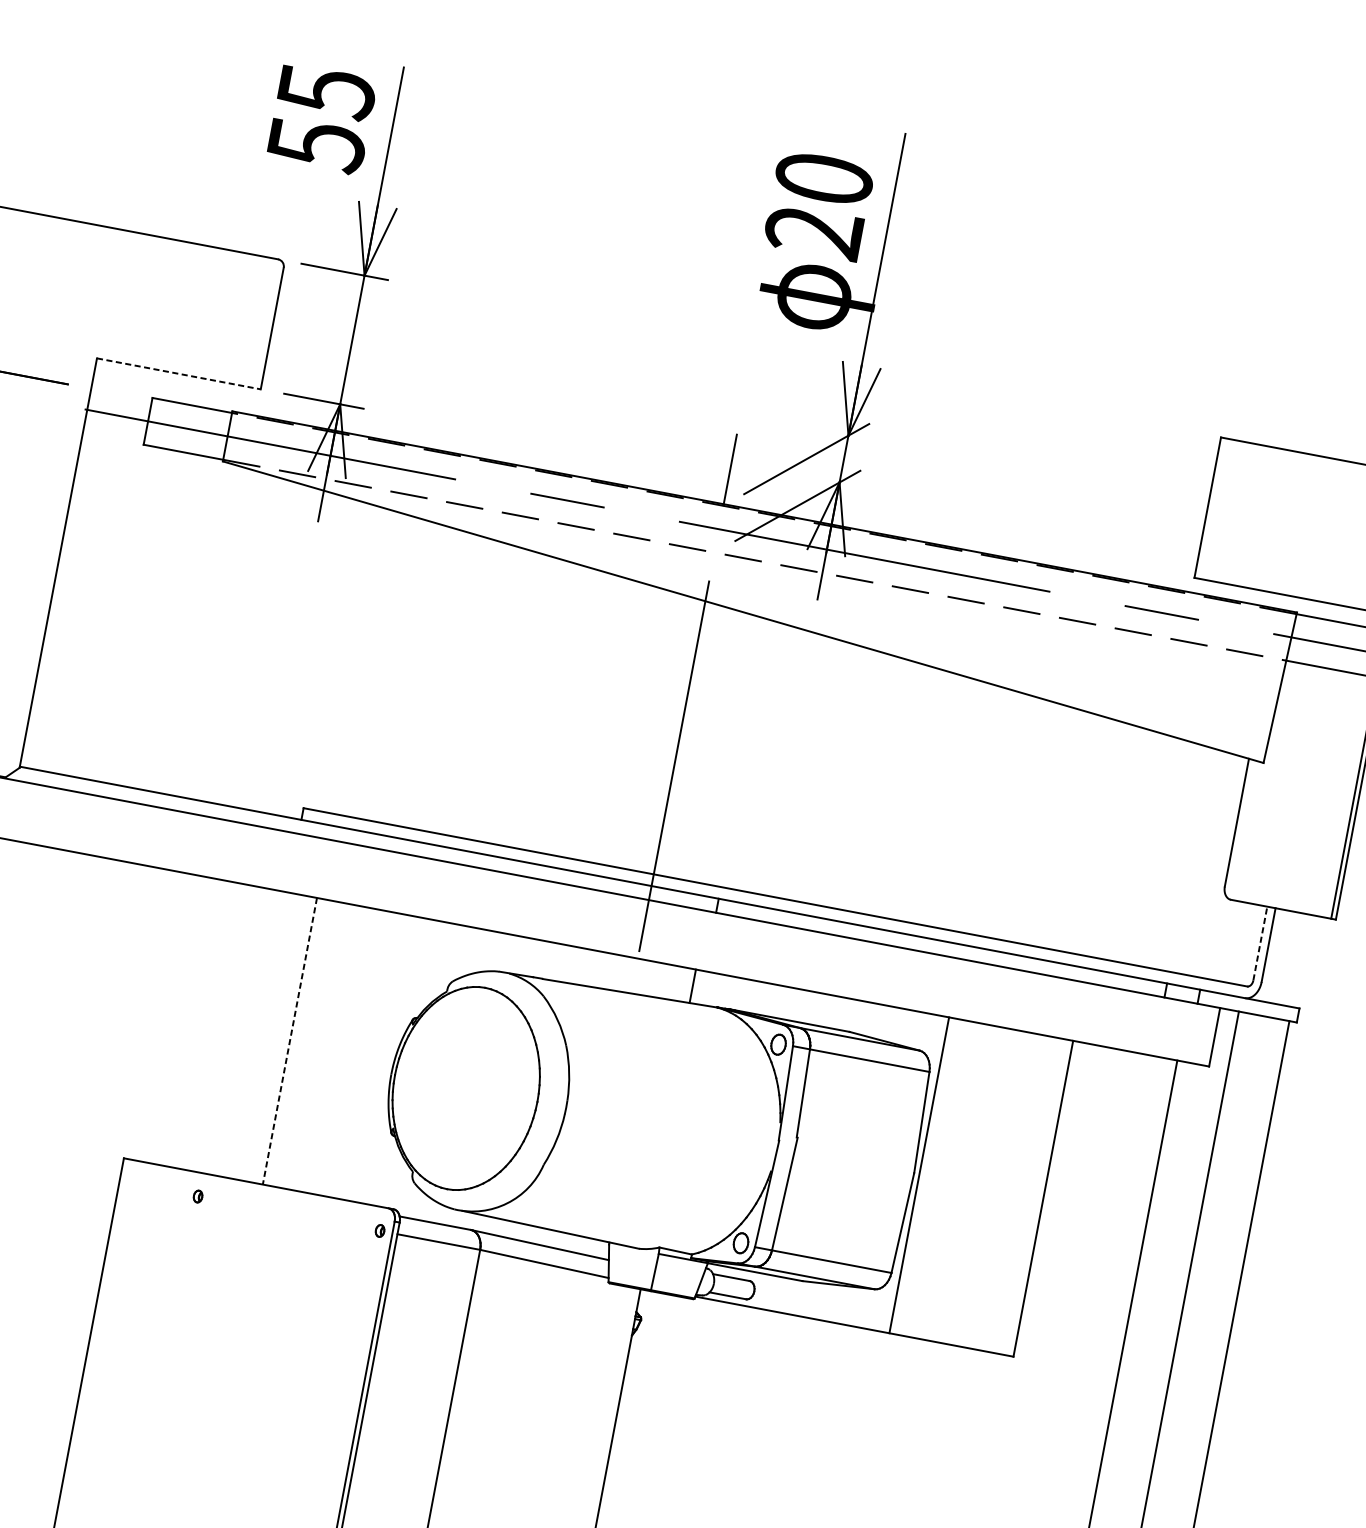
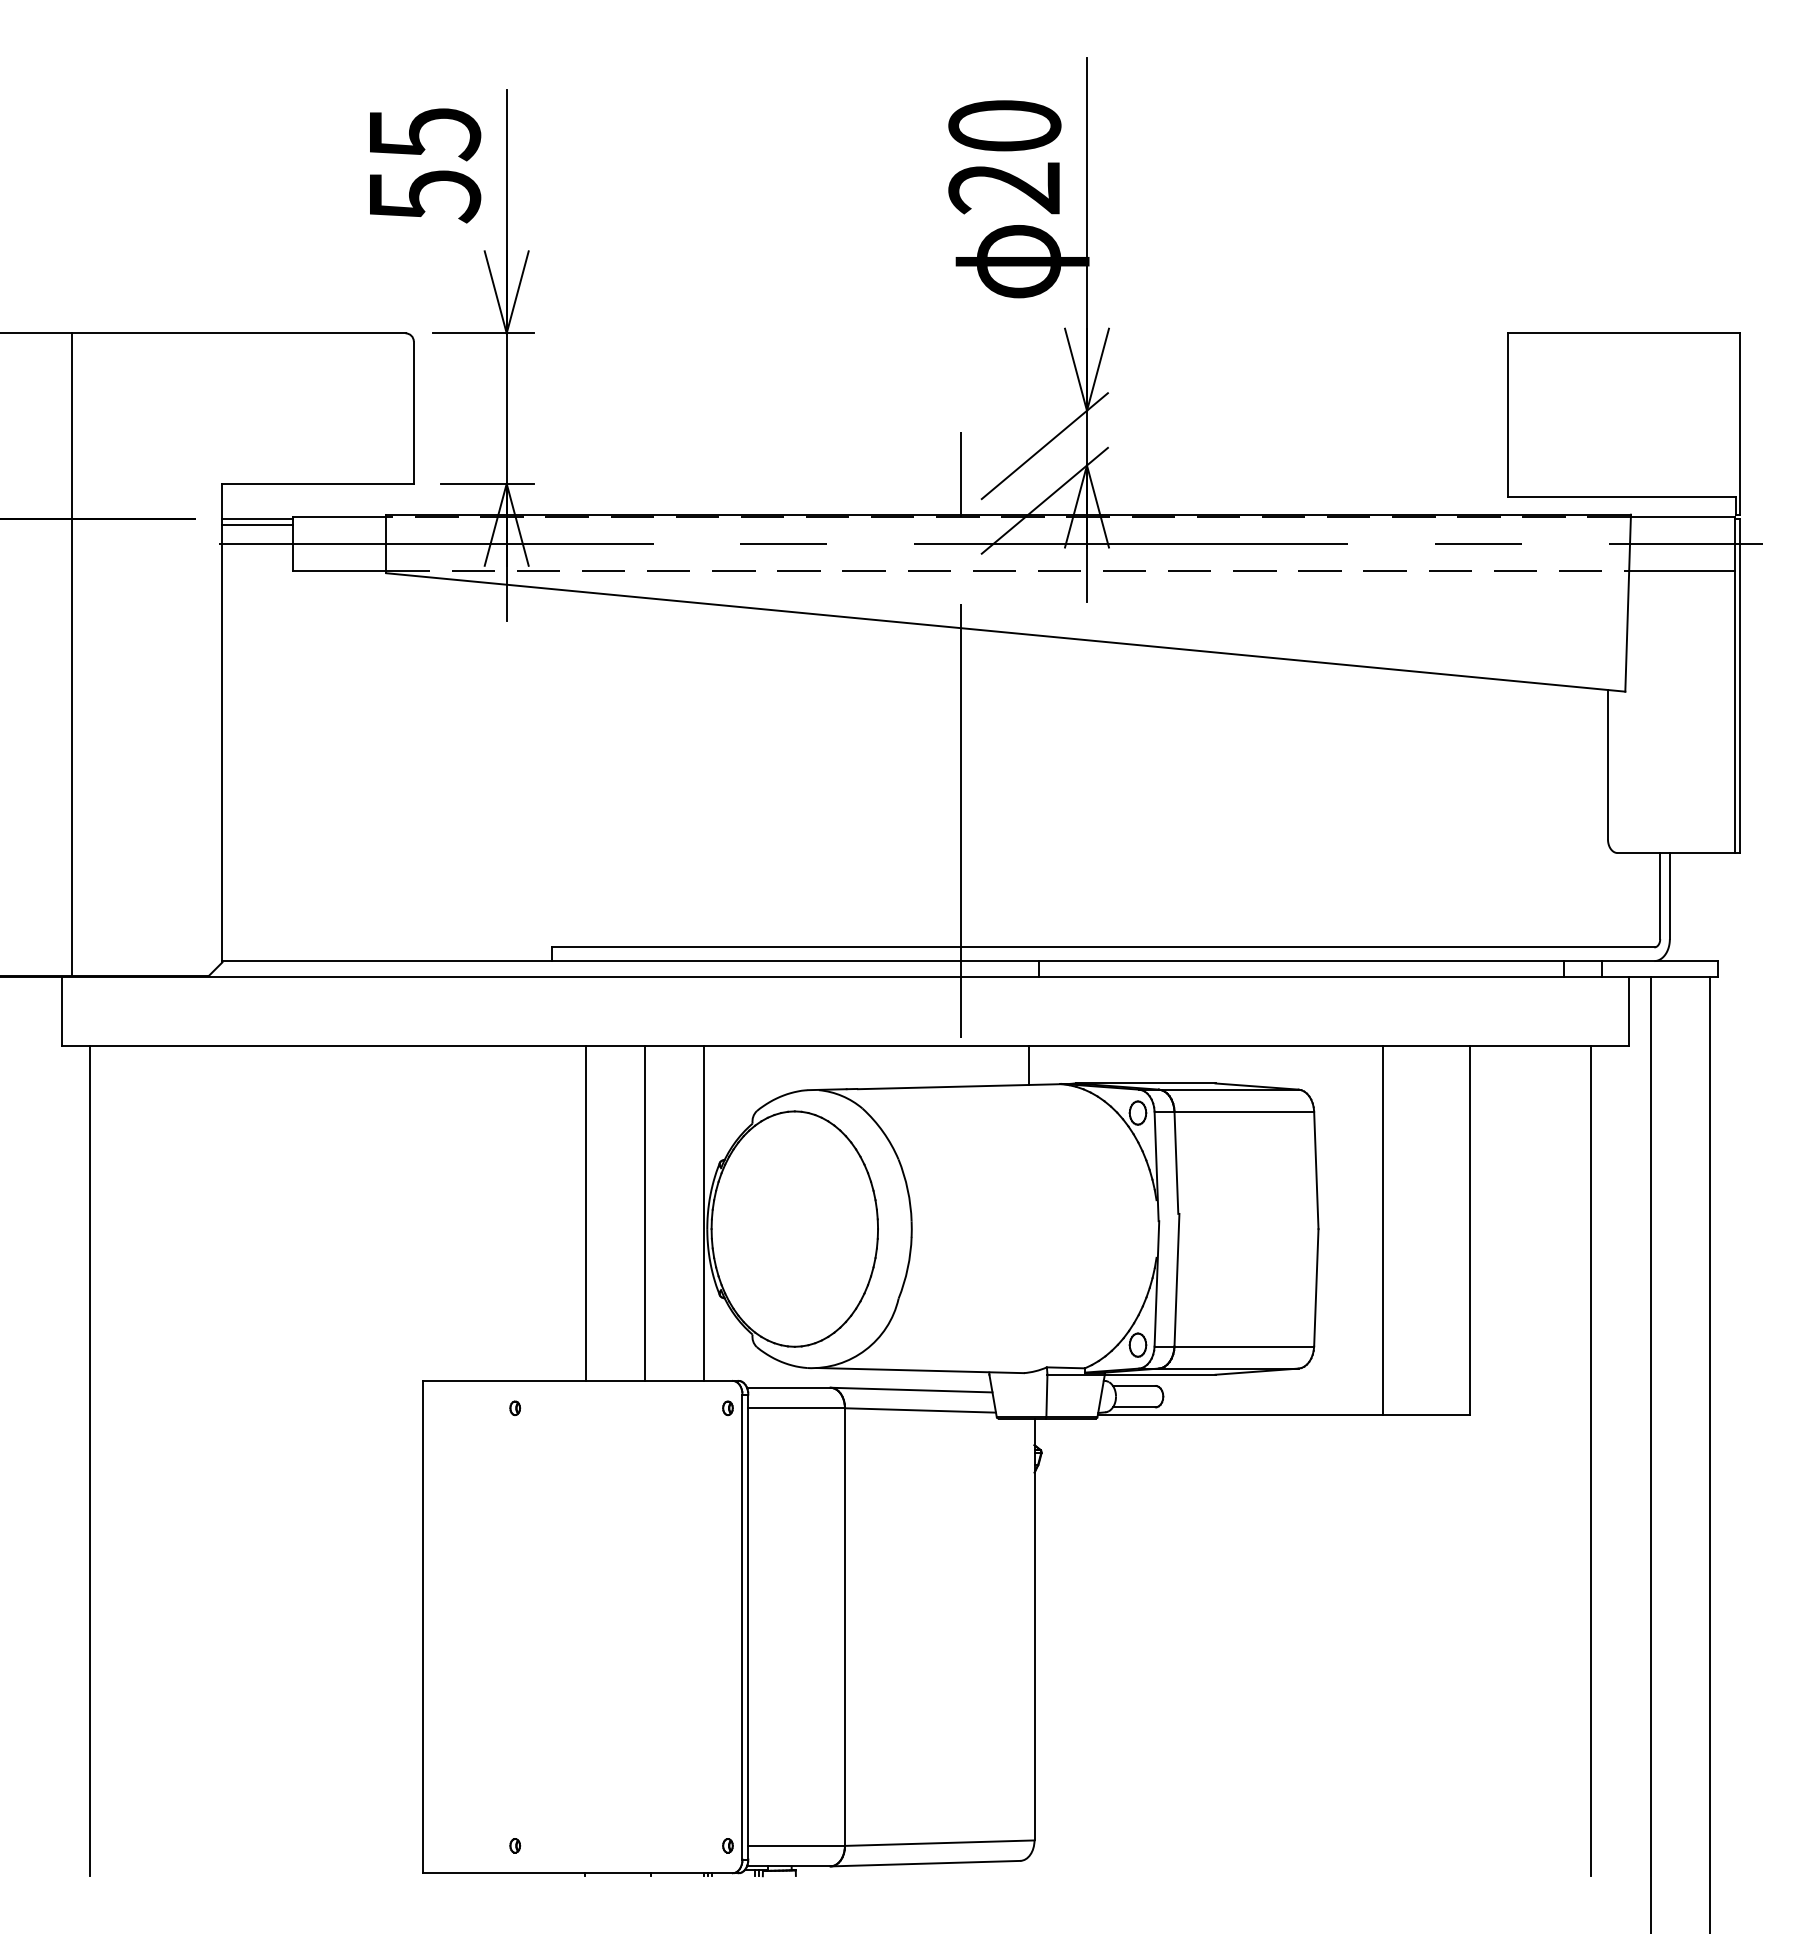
line: (179, 373) -> (318, 483), dashed -> solid
line: (121, 394) -> (257, 519), added
line: (120, 398) -> (257, 524), added
line: (1260, 943) -> (1660, 895), dashed -> solid
line: (289, 1041) -> (585, 1213), dashed -> solid
line: (340, 1050) -> (644, 1212), added
line: (390, 1059) -> (703, 1212), added
line: (919, 1175) -> (1382, 1230), moved

